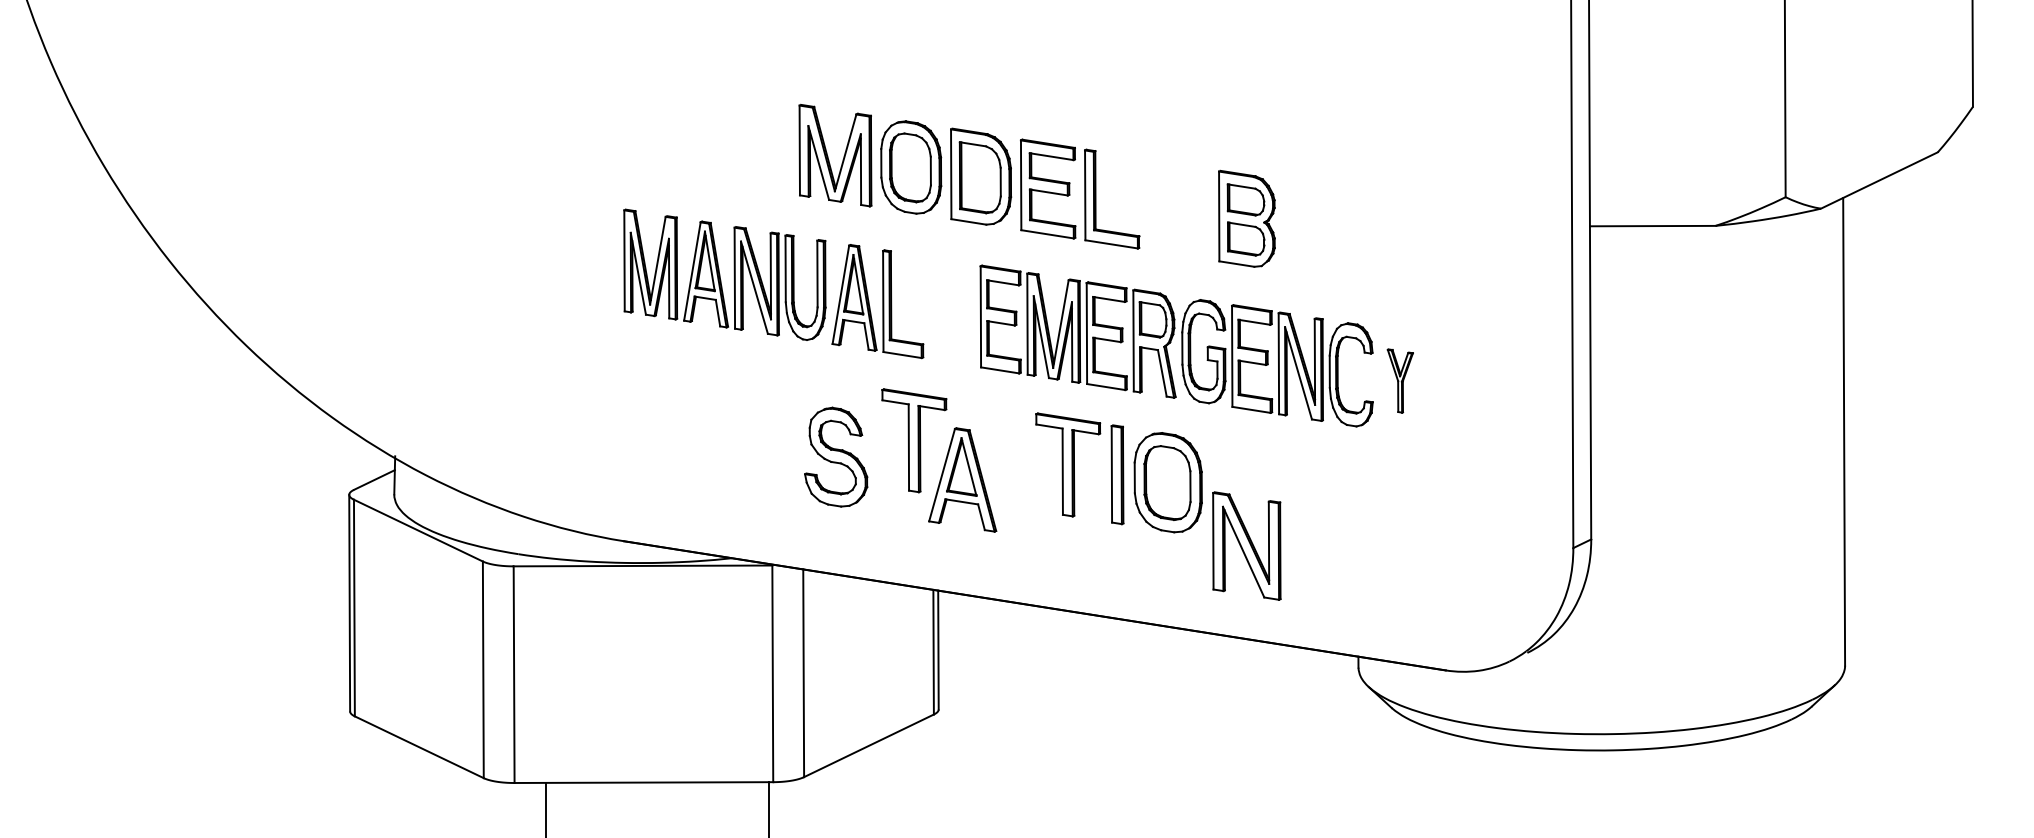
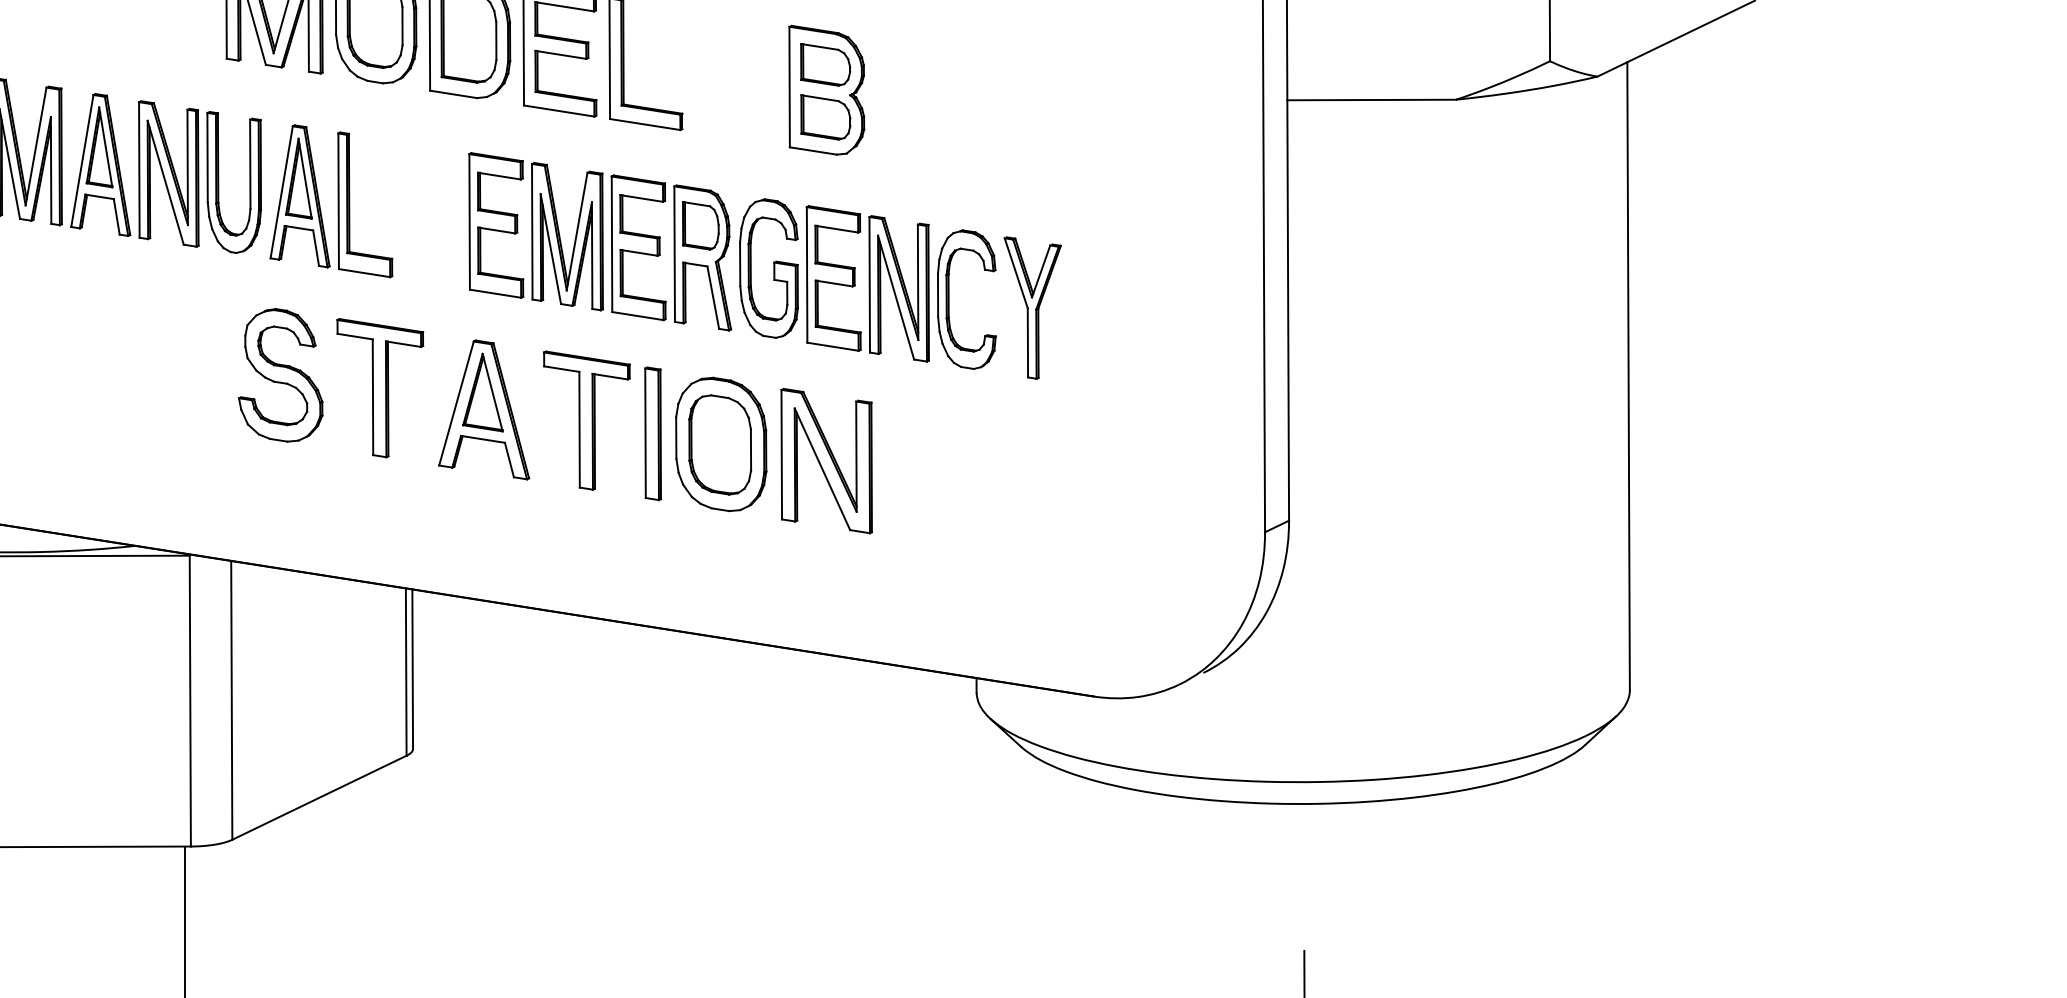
part: (1400, 380) -> (1033, 307), size x1.67
part: (836, 456) -> (281, 374), moved
part: (962, 479) -> (483, 409), moved
part: (1246, 545) -> (826, 460), moved

